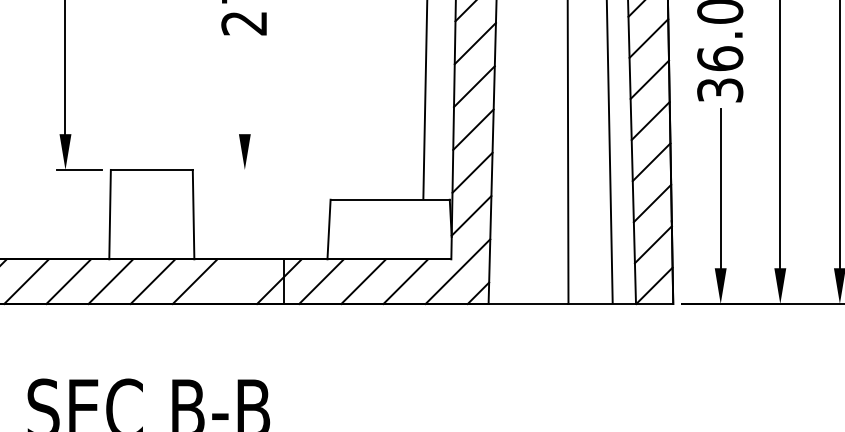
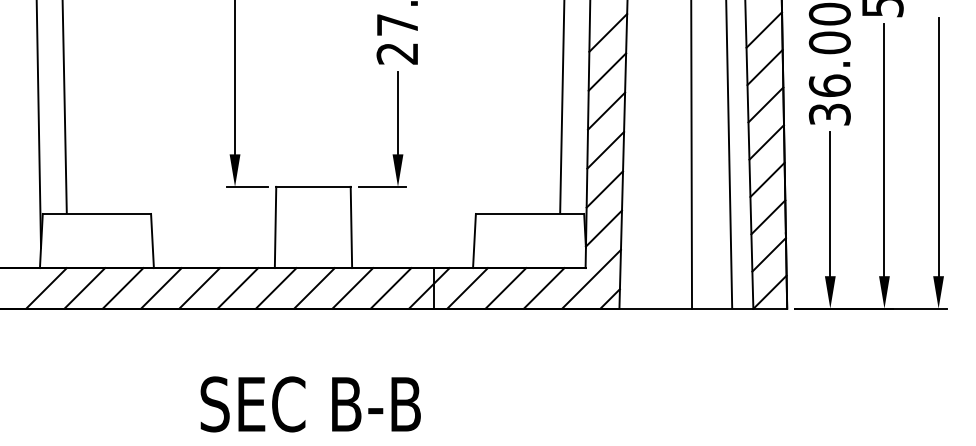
line: (245, 89) -> (398, 113), added
line: (227, 169) -> (382, 186), added
line: (236, 281) -> (390, 288), added

